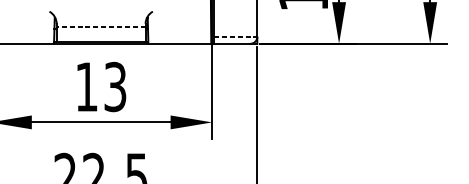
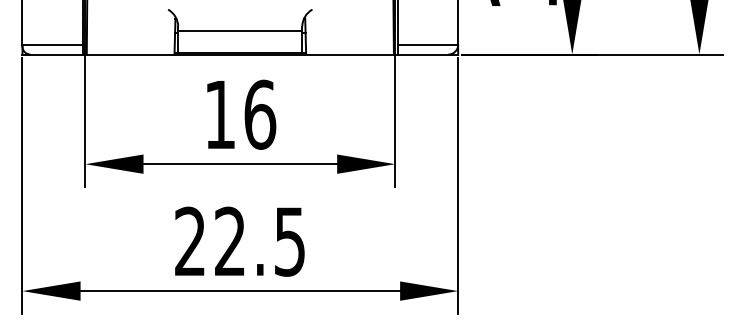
line: (100, 27) -> (239, 31), dashed -> solid
line: (236, 36) -> (428, 44), dashed -> solid
text: (115, 86) -> (260, 114), 13 -> 16

